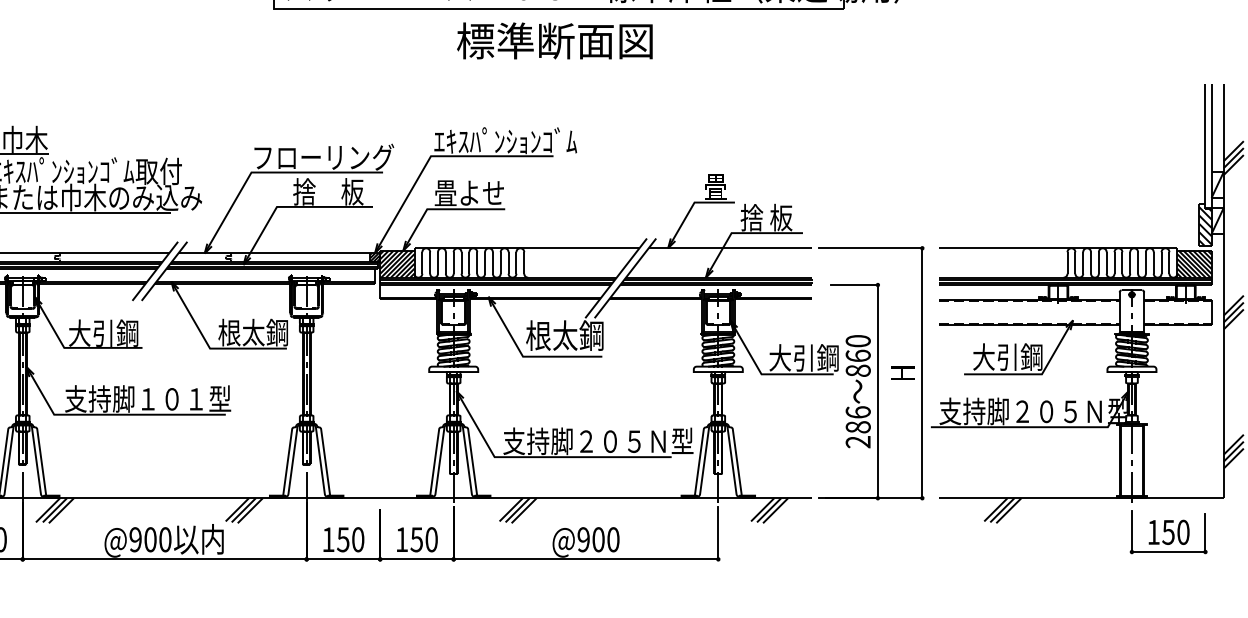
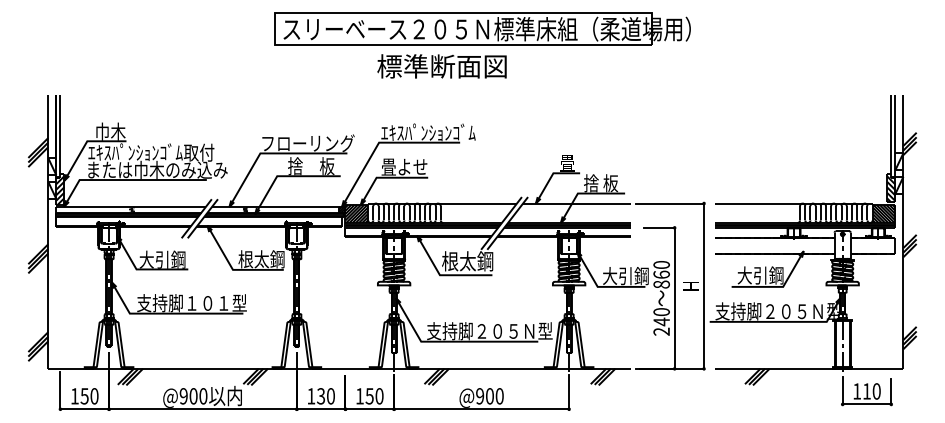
text: (554, 41) -> (441, 66), moved
text: (857, 420) -> (661, 317), 286 -> 240
text: (1167, 532) -> (866, 391), 150 -> 110
text: (343, 538) -> (321, 395), 150 -> 130

